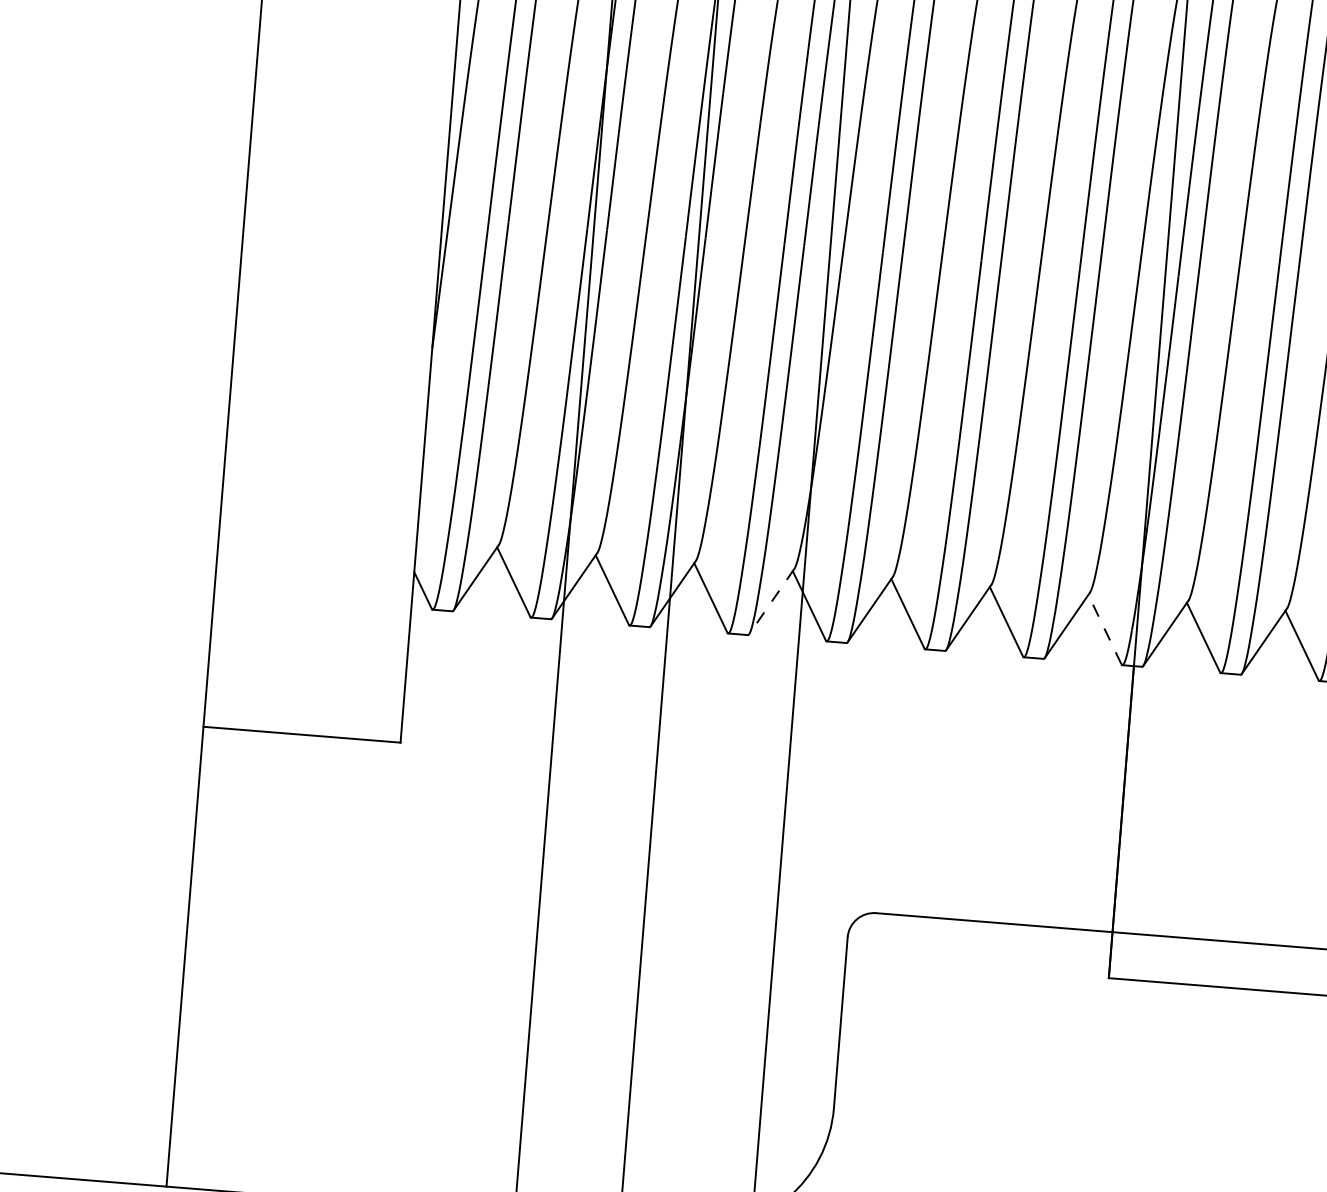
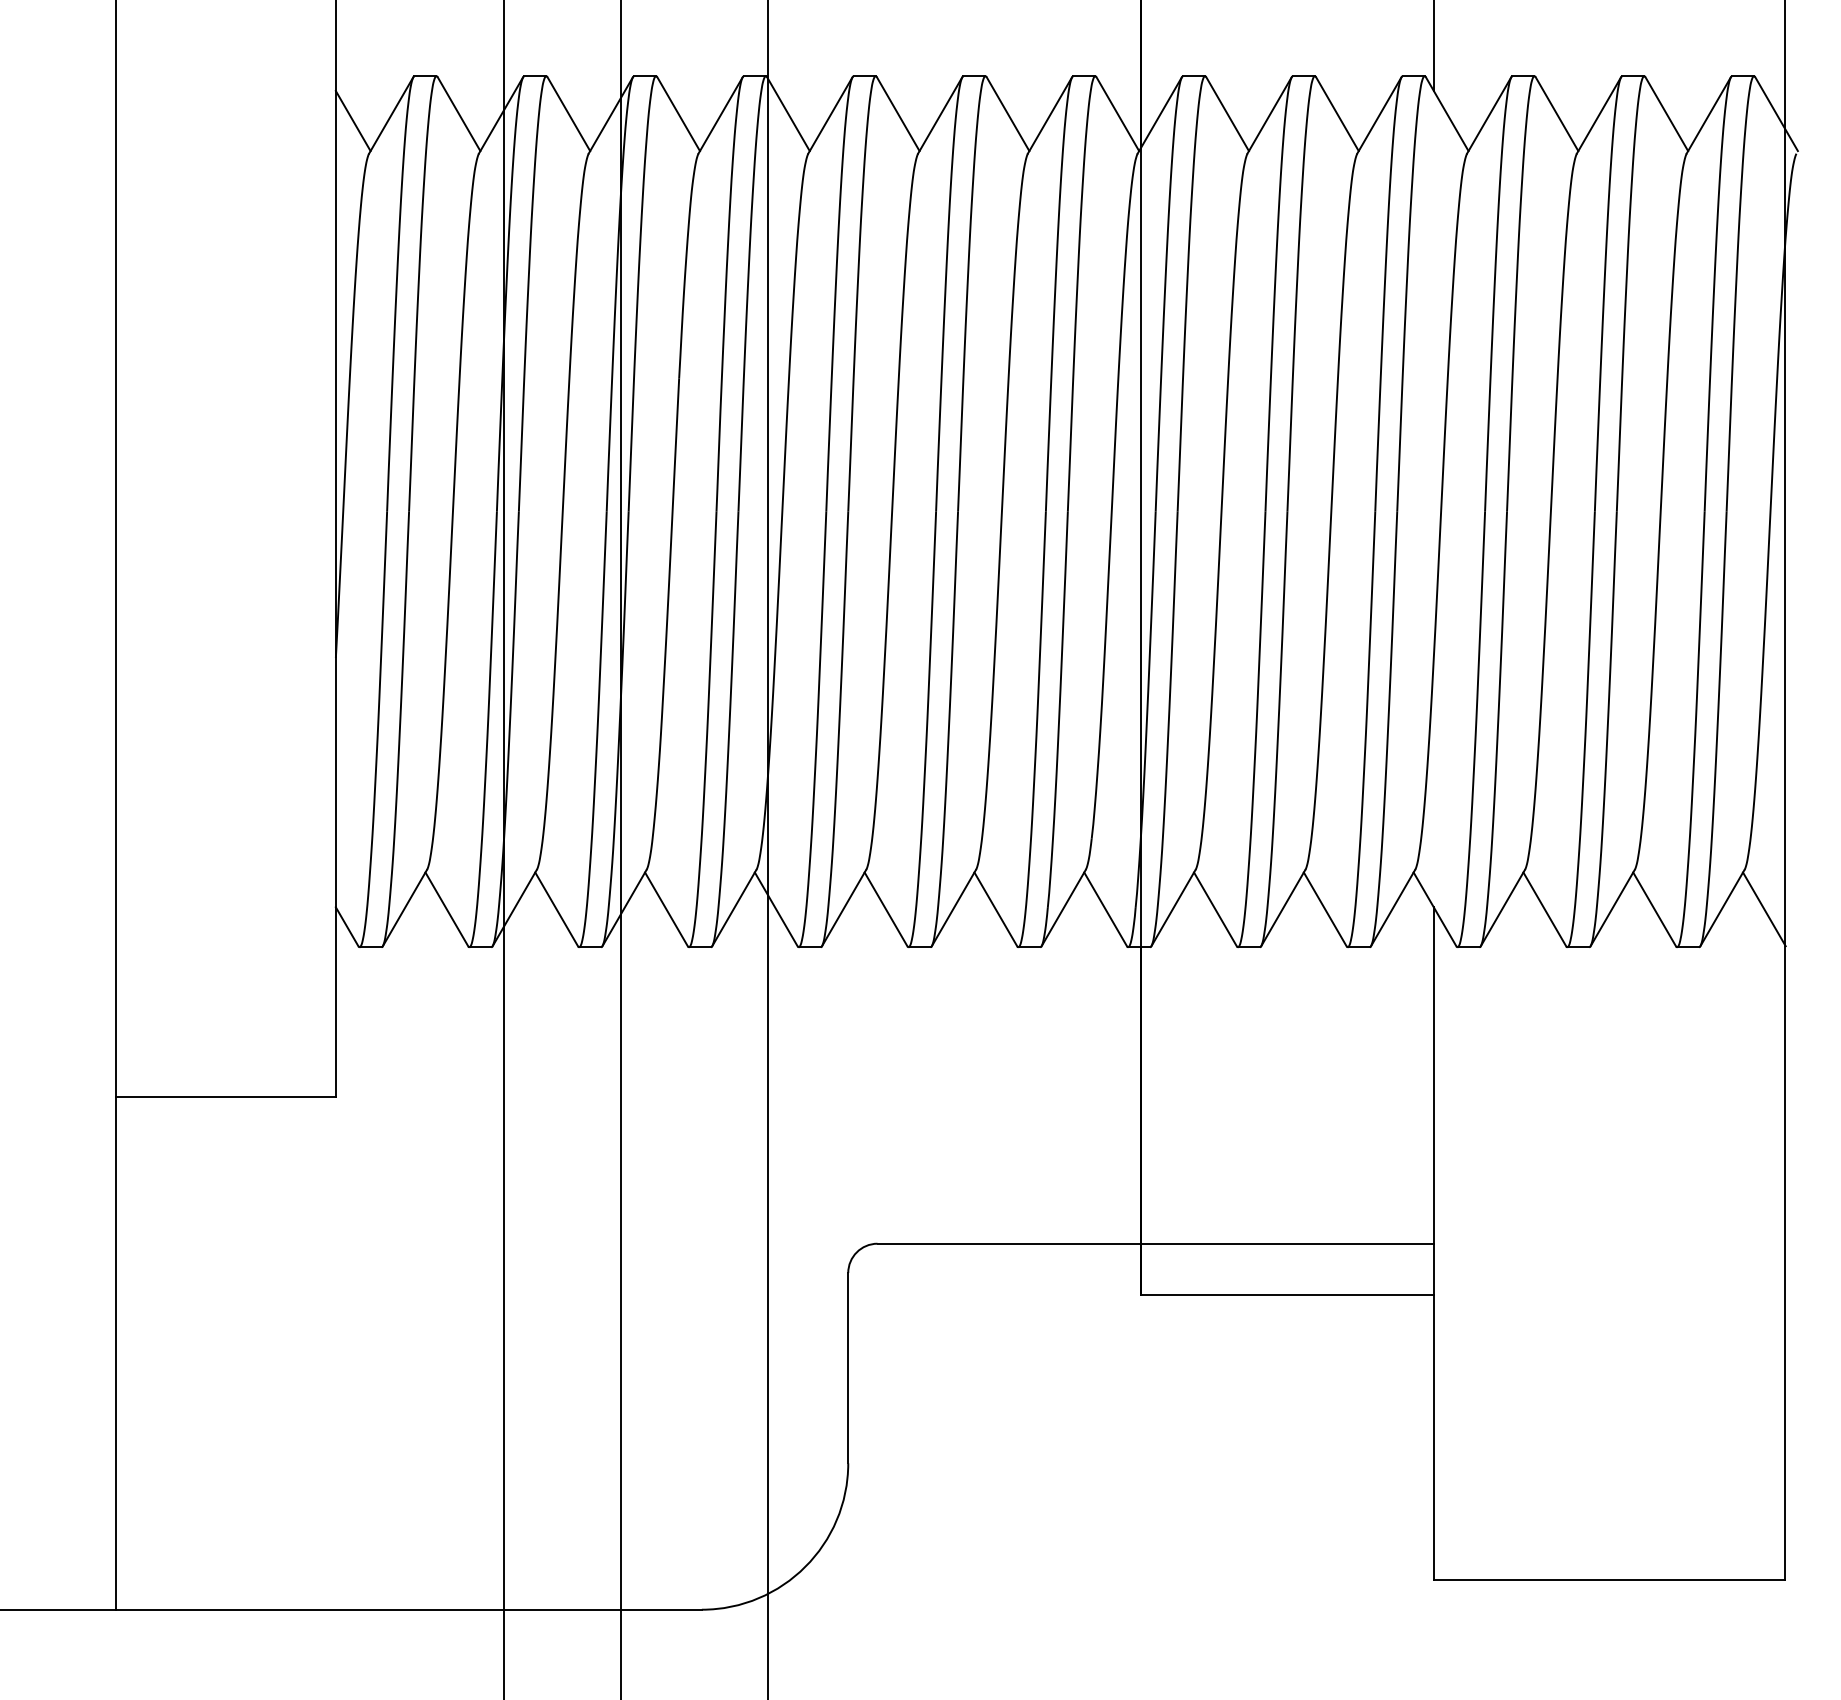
line: (771, 601) -> (734, 908), dashed -> solid
line: (1104, 629) -> (1105, 909), dashed -> solid

